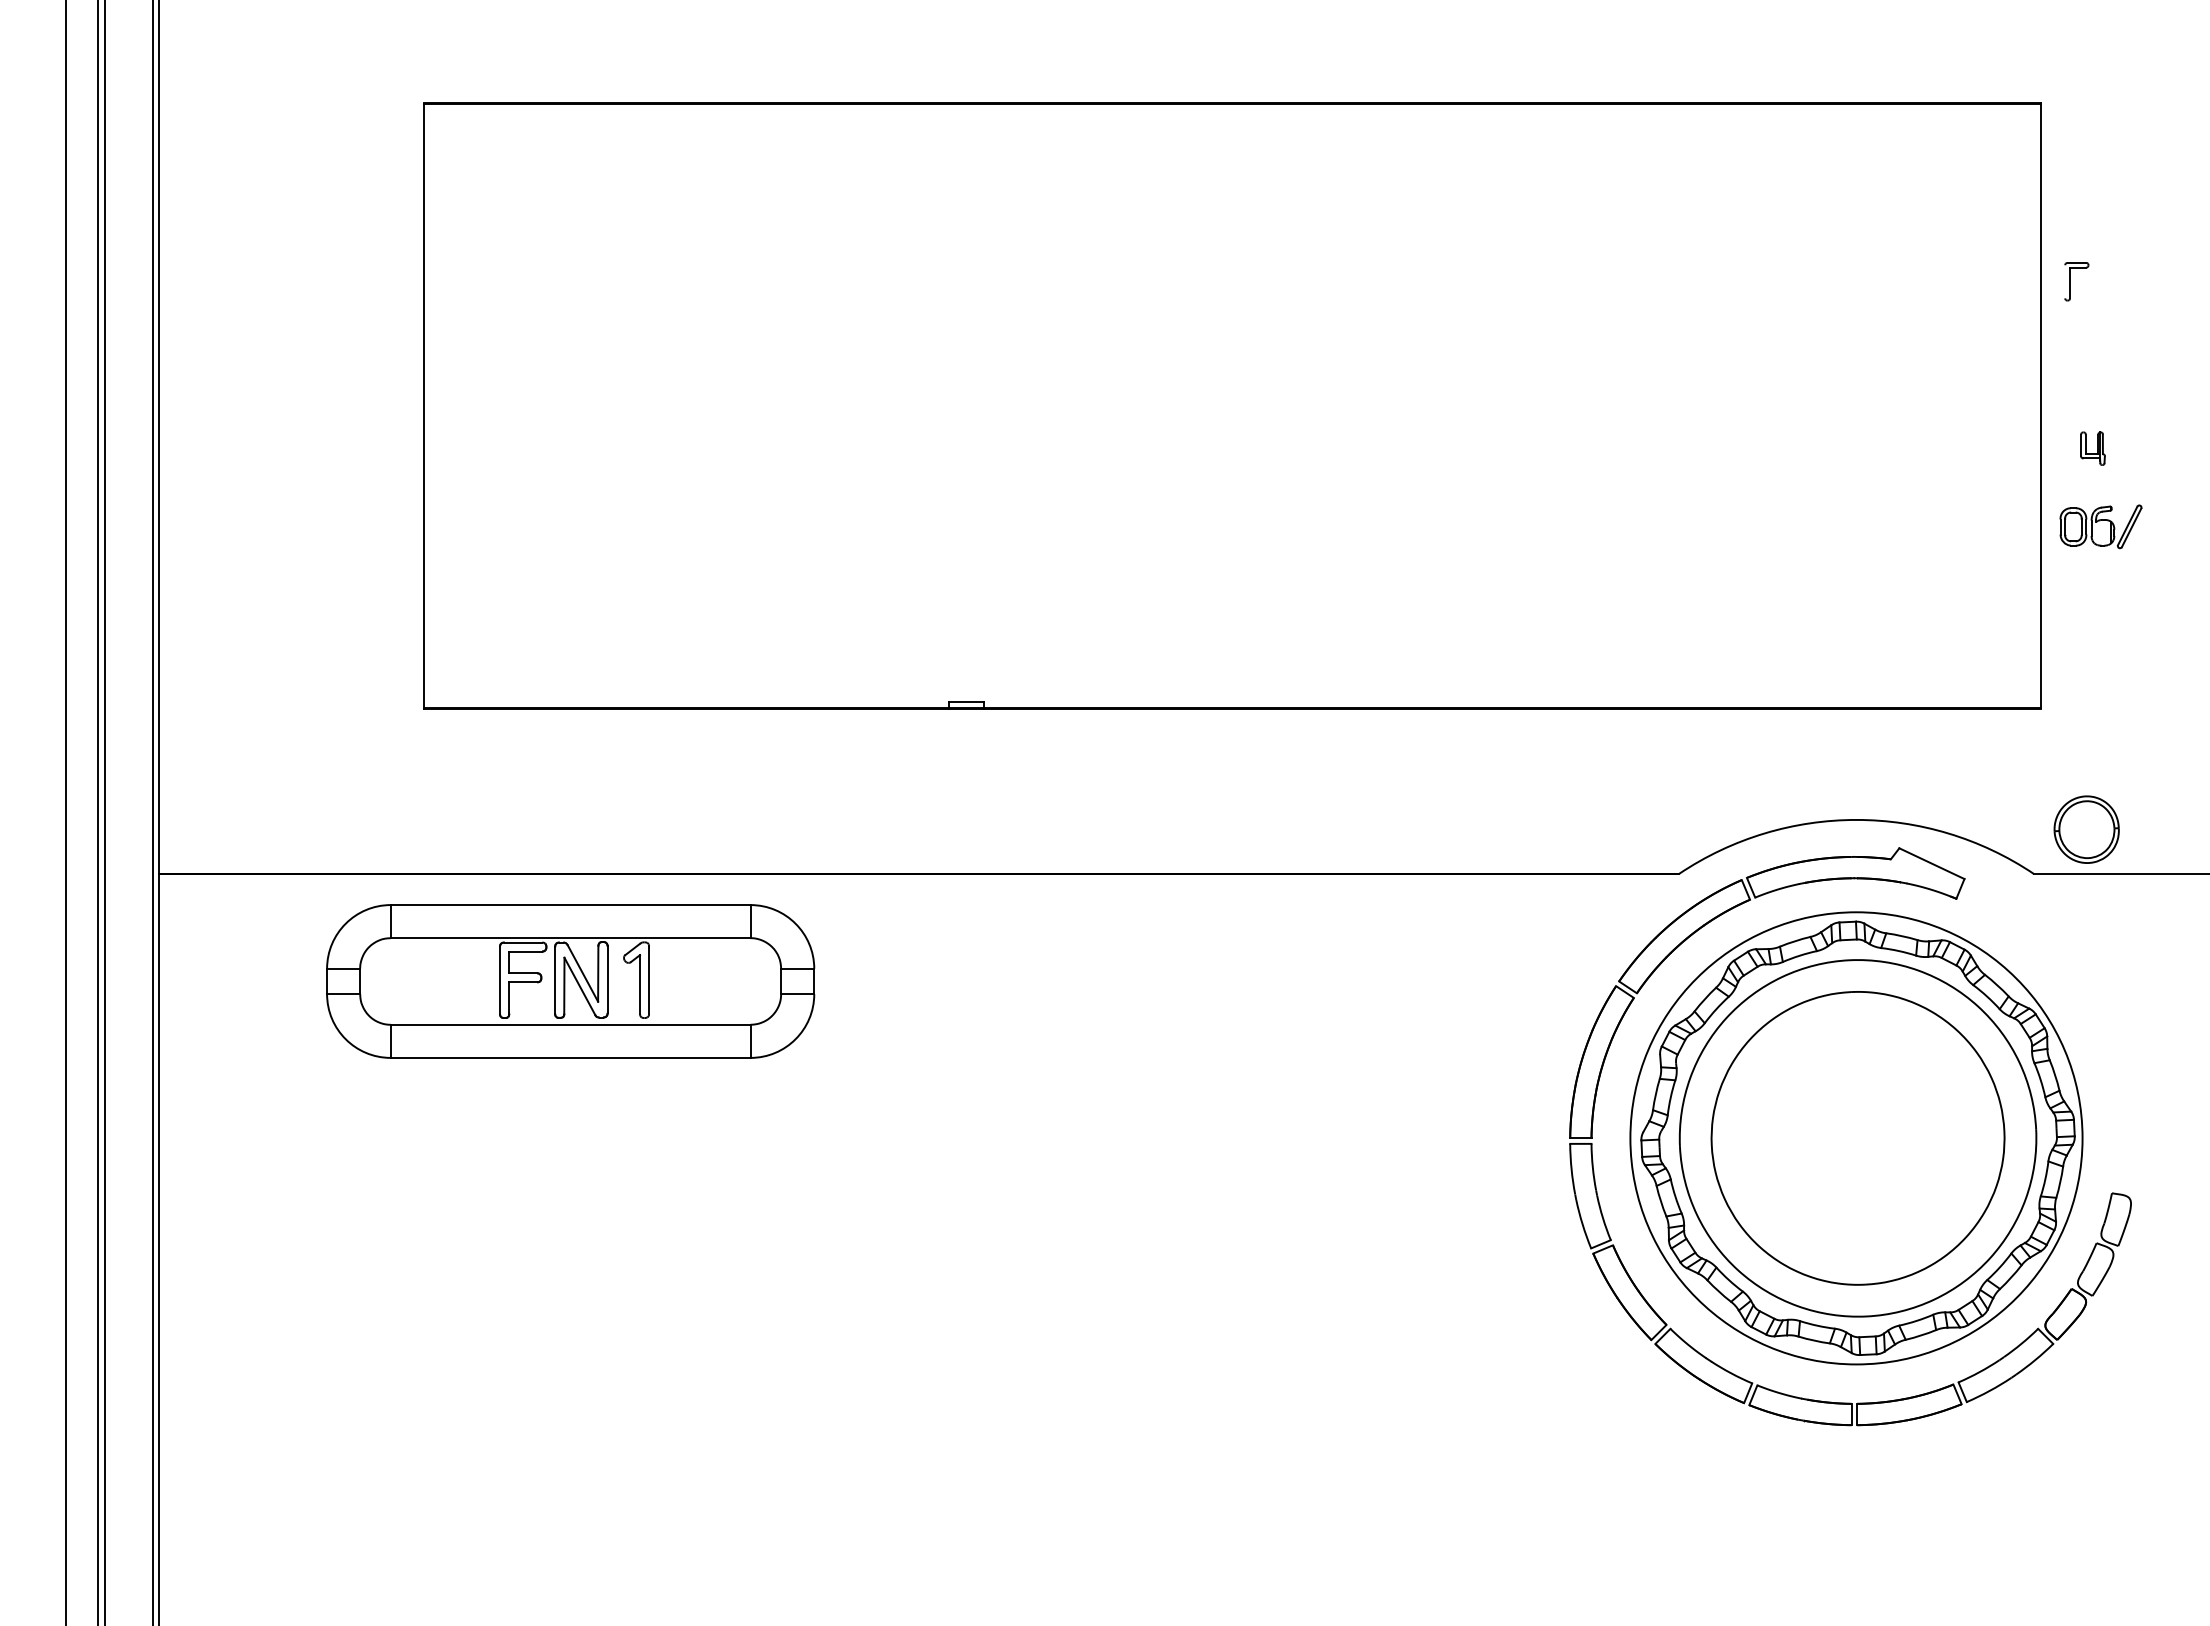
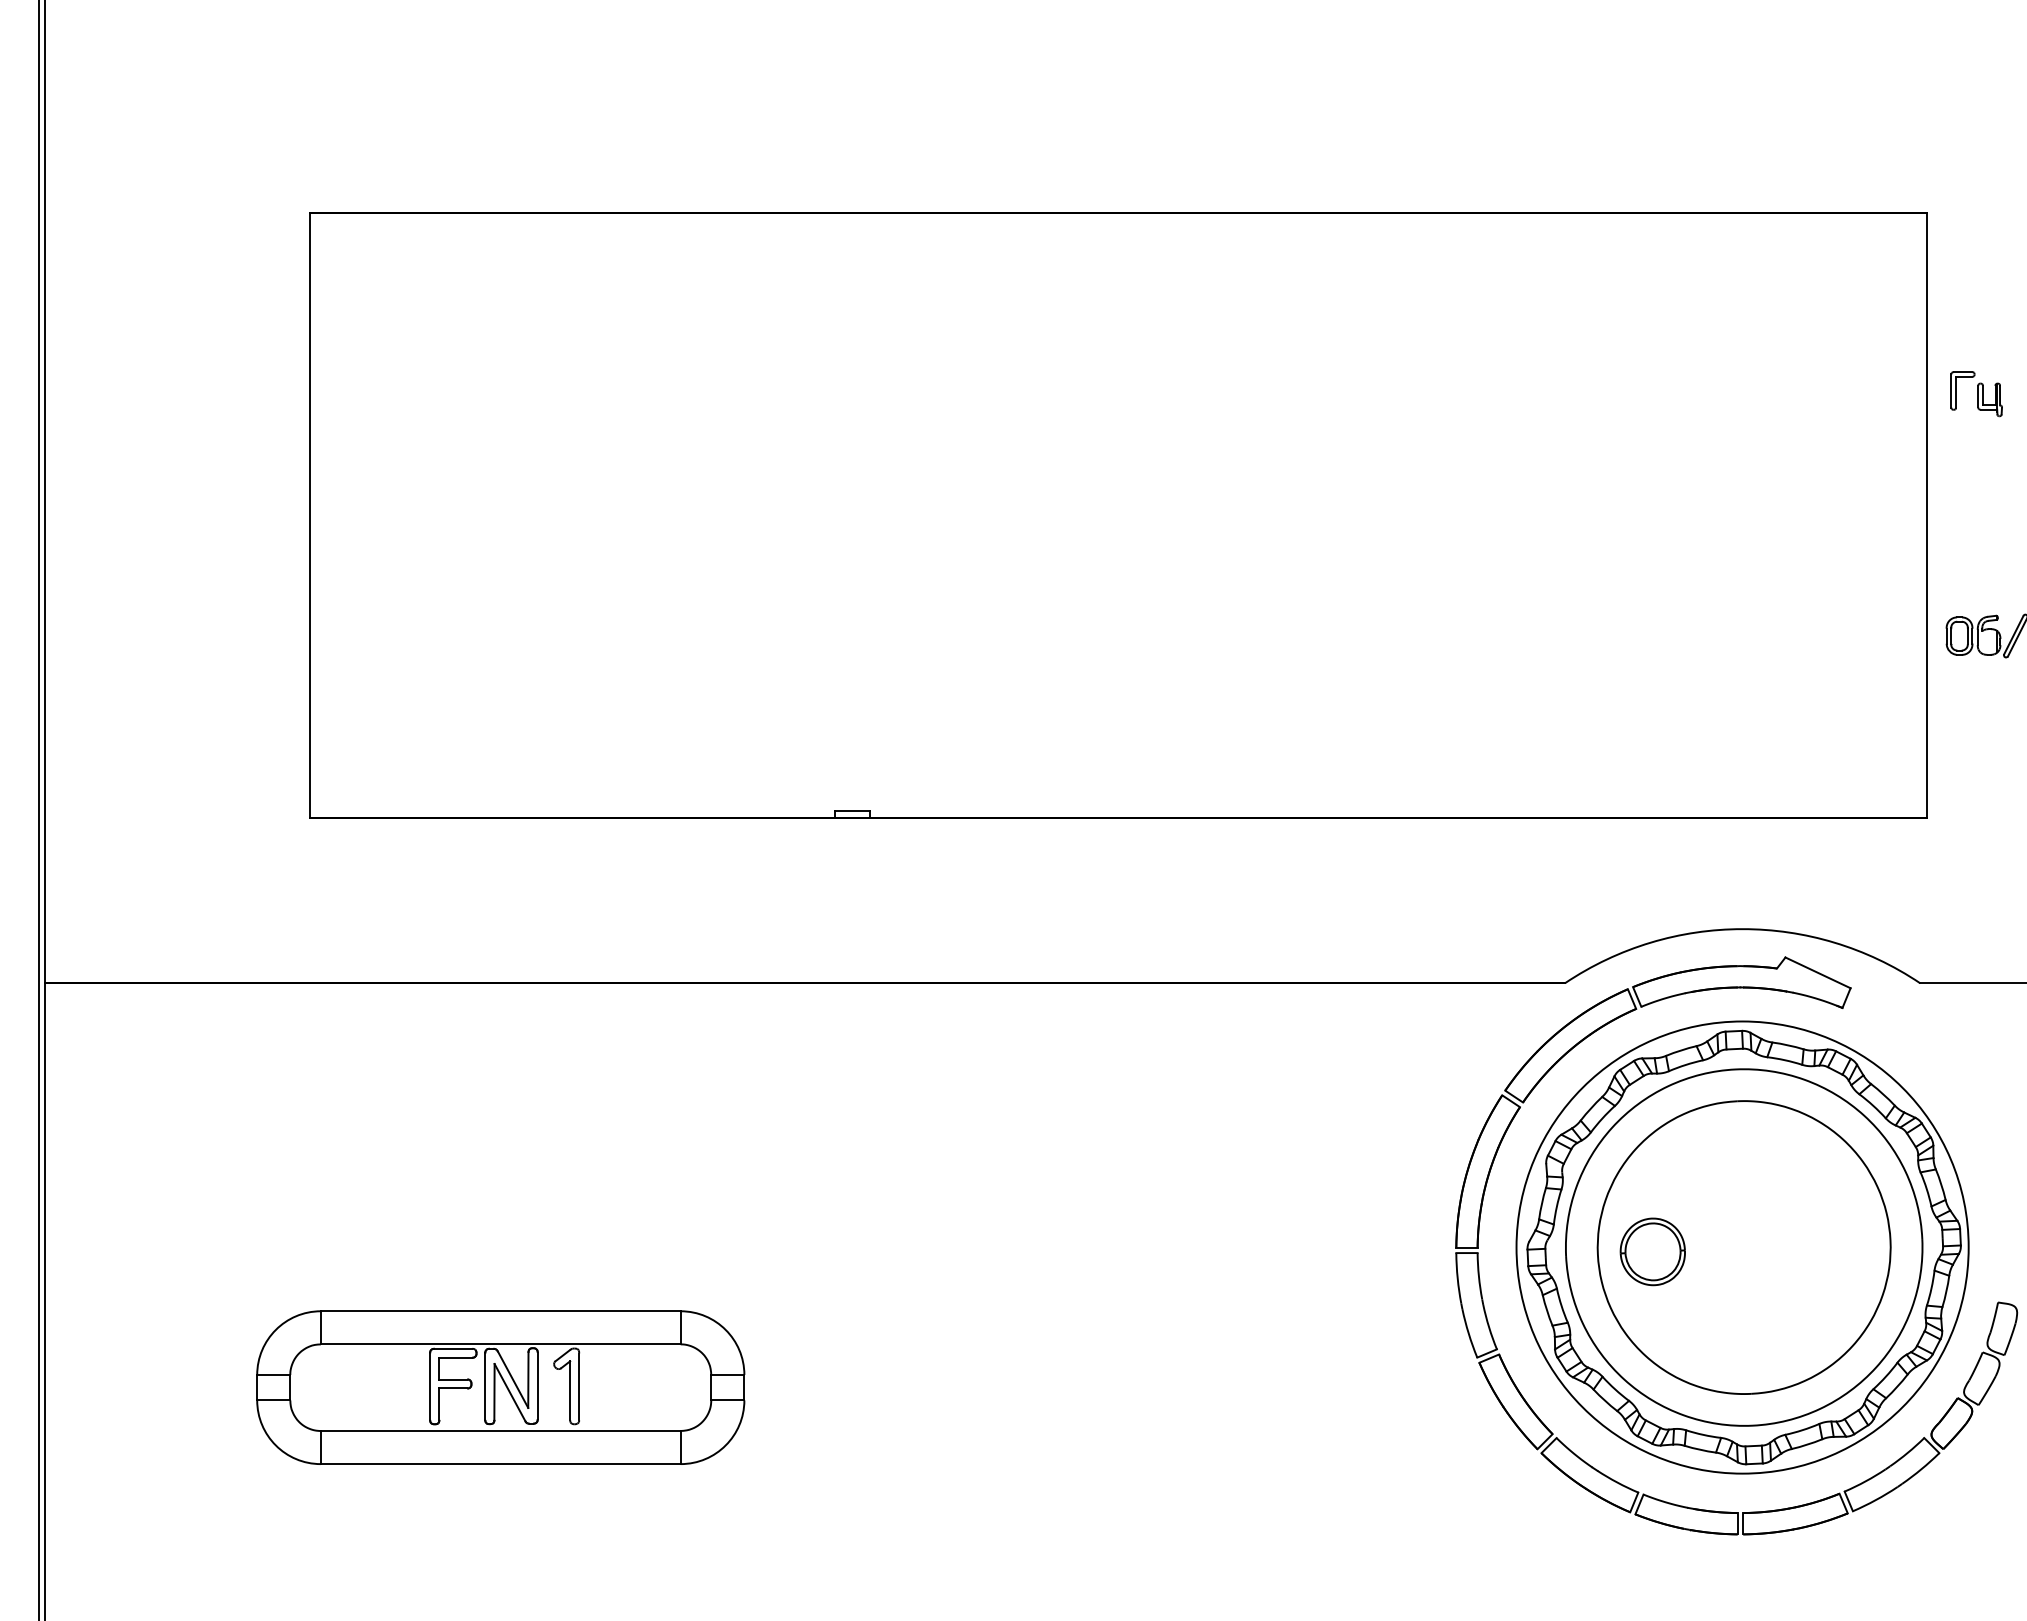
line: (2065, 281) -> (1951, 390), added
part: (2092, 448) -> (1989, 399), moved
part: (2086, 829) -> (1652, 1251), moved
part: (570, 981) -> (500, 1387), moved

